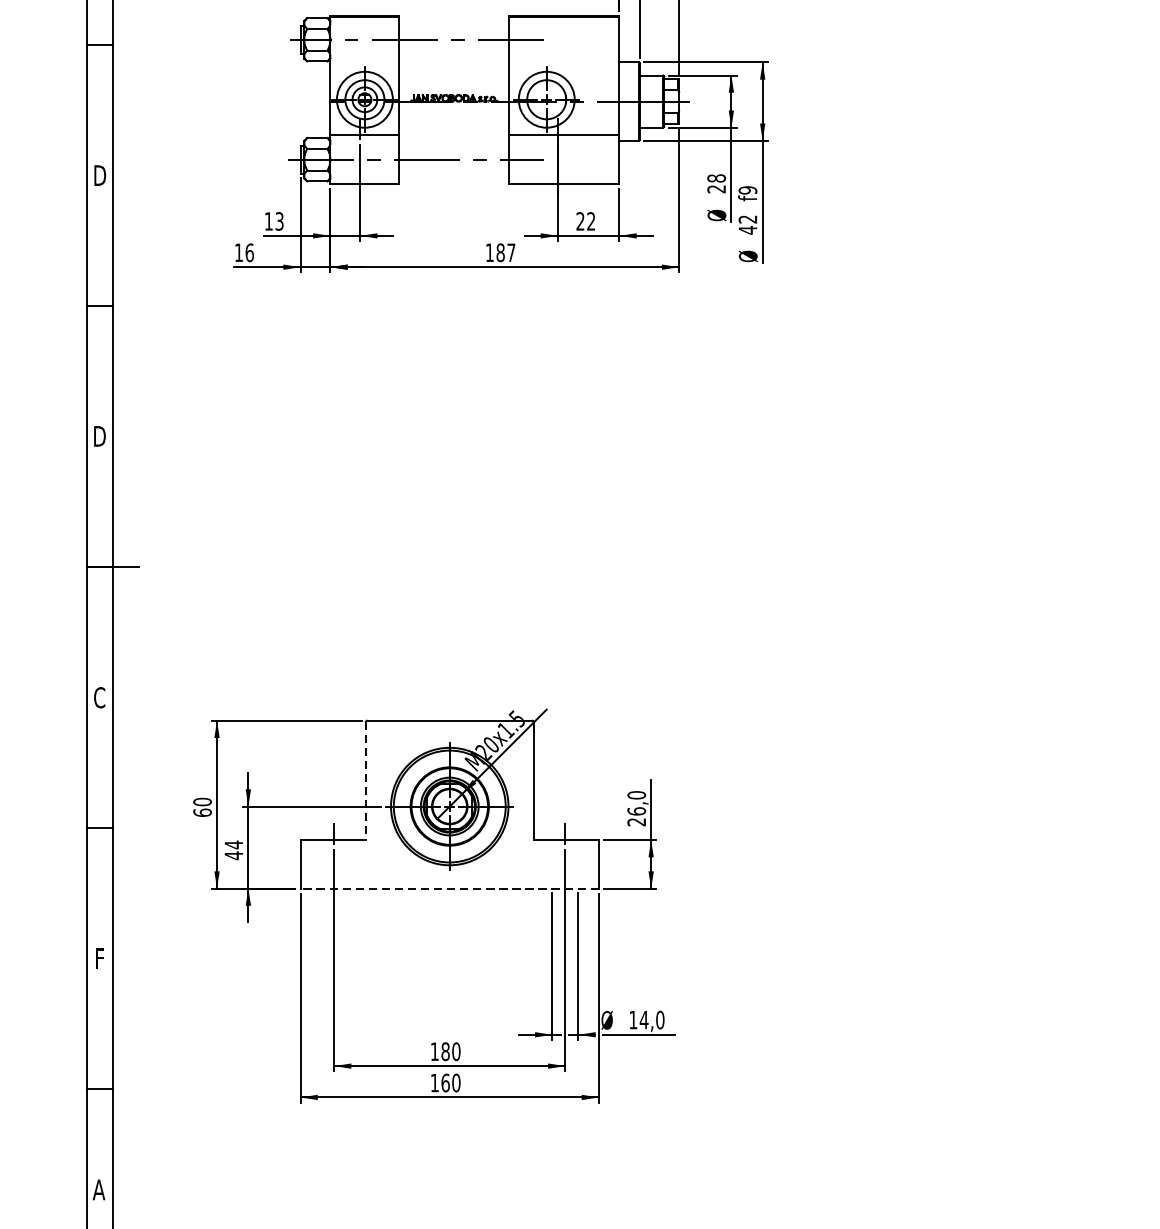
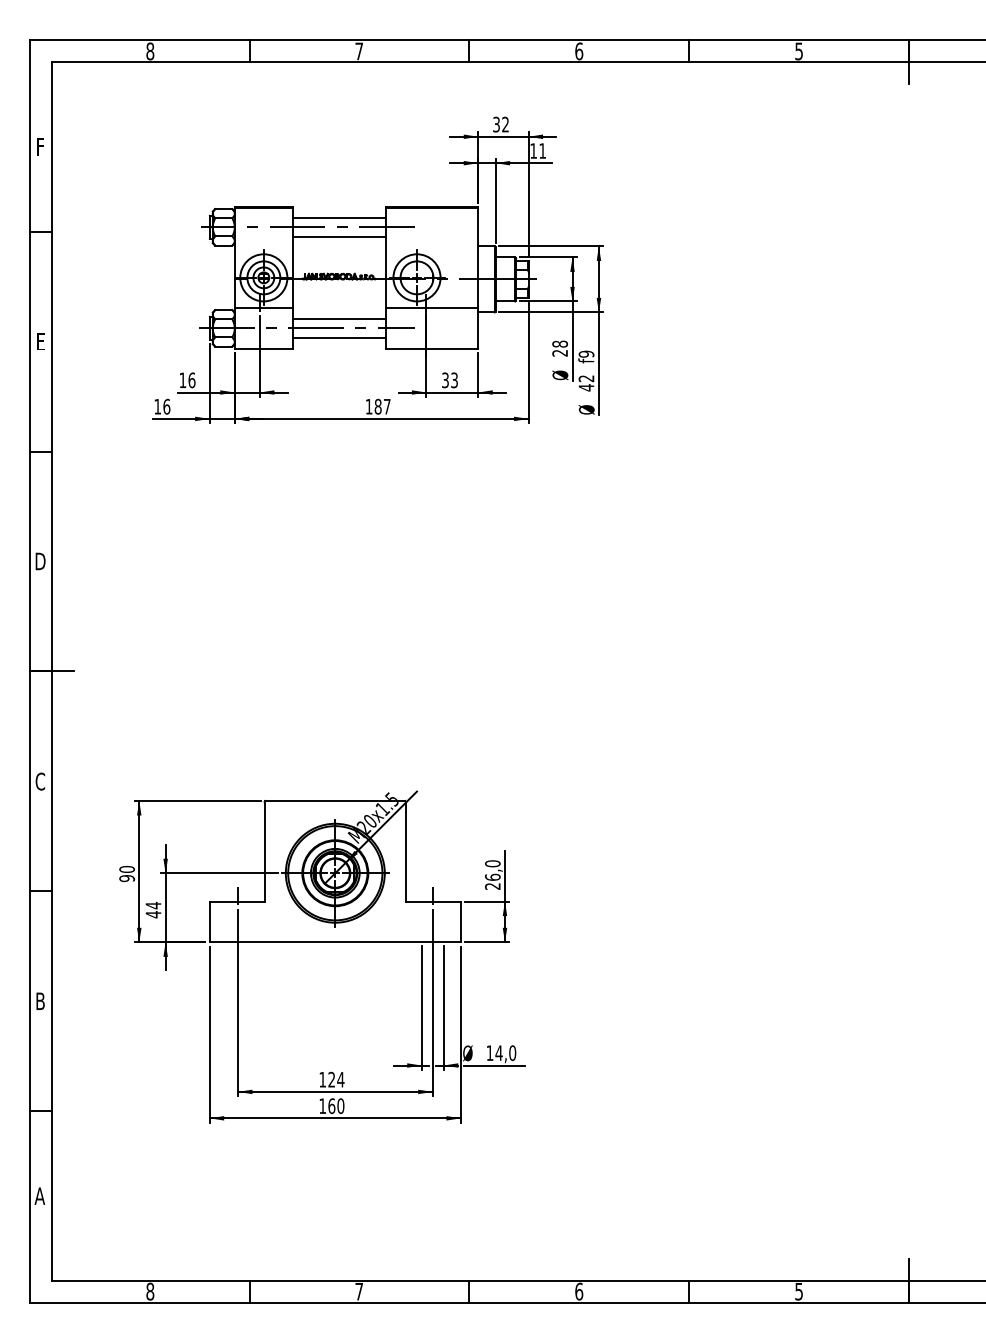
line: (453, 28) -> (338, 217), added
line: (453, 50) -> (338, 236), added
line: (453, 147) -> (338, 318), added
line: (453, 170) -> (338, 337), added
text: (99, 175) -> (40, 341), D -> E
text: (279, 221) -> (191, 380), 13 -> 16
text: (585, 221) -> (449, 380), 22 -> 33
line: (365, 780) -> (264, 851), dashed -> solid
text: (203, 812) -> (127, 878), 60 -> 90
line: (449, 888) -> (335, 942), dashed -> solid
text: (99, 957) -> (40, 1000), F -> B
text: (451, 1051) -> (336, 1079), 180 -> 124

